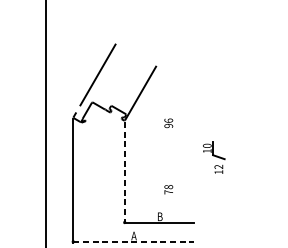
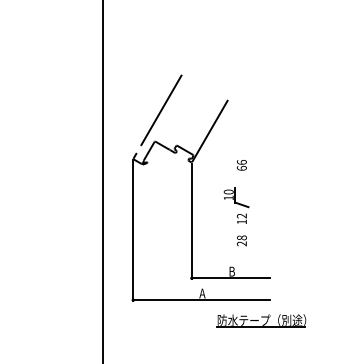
text: (168, 125) -> (241, 167), 96 -> 66
part: (214, 157) -> (236, 205), moved
line: (124, 172) -> (191, 221), dashed -> solid
text: (168, 192) -> (241, 243), 78 -> 28
line: (133, 242) -> (201, 300), dashed -> solid

